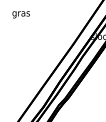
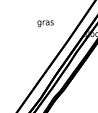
text: (21, 14) -> (45, 23), moved

